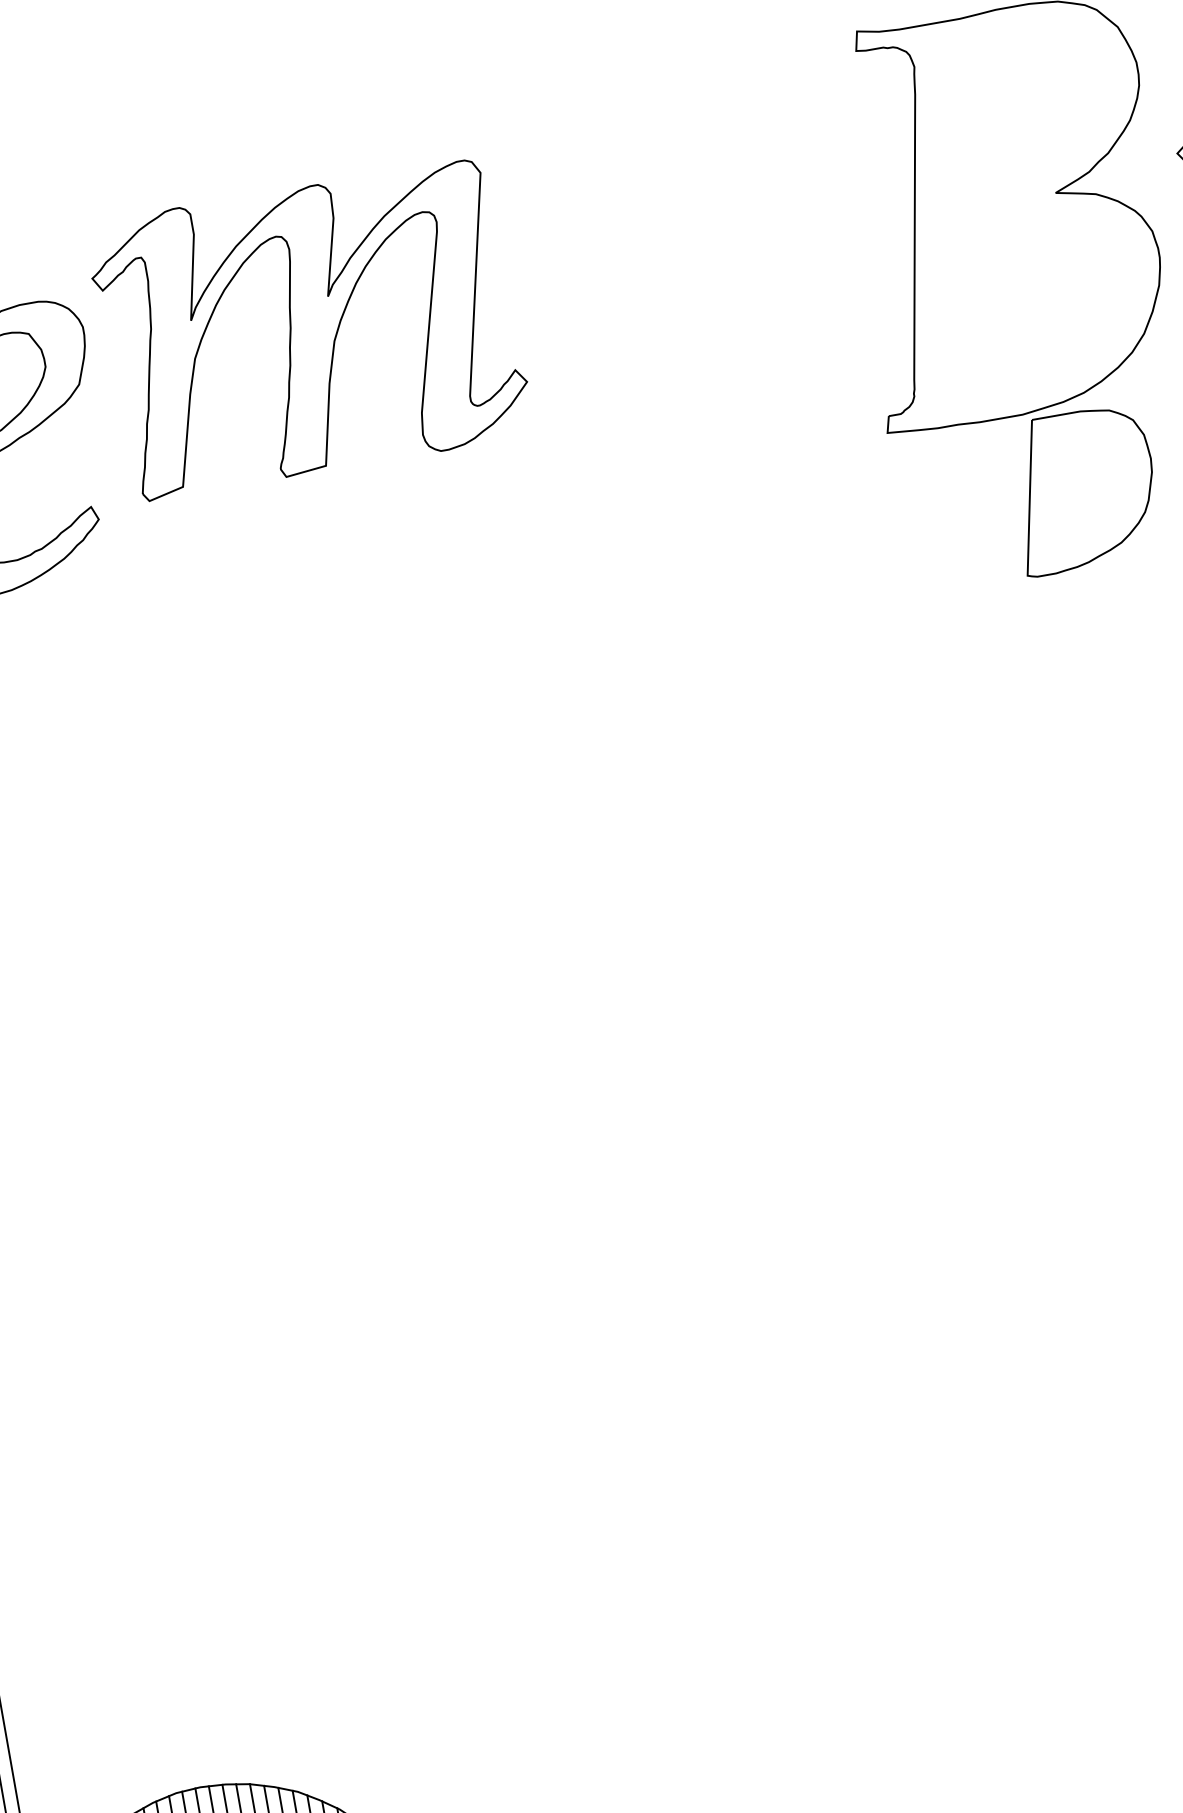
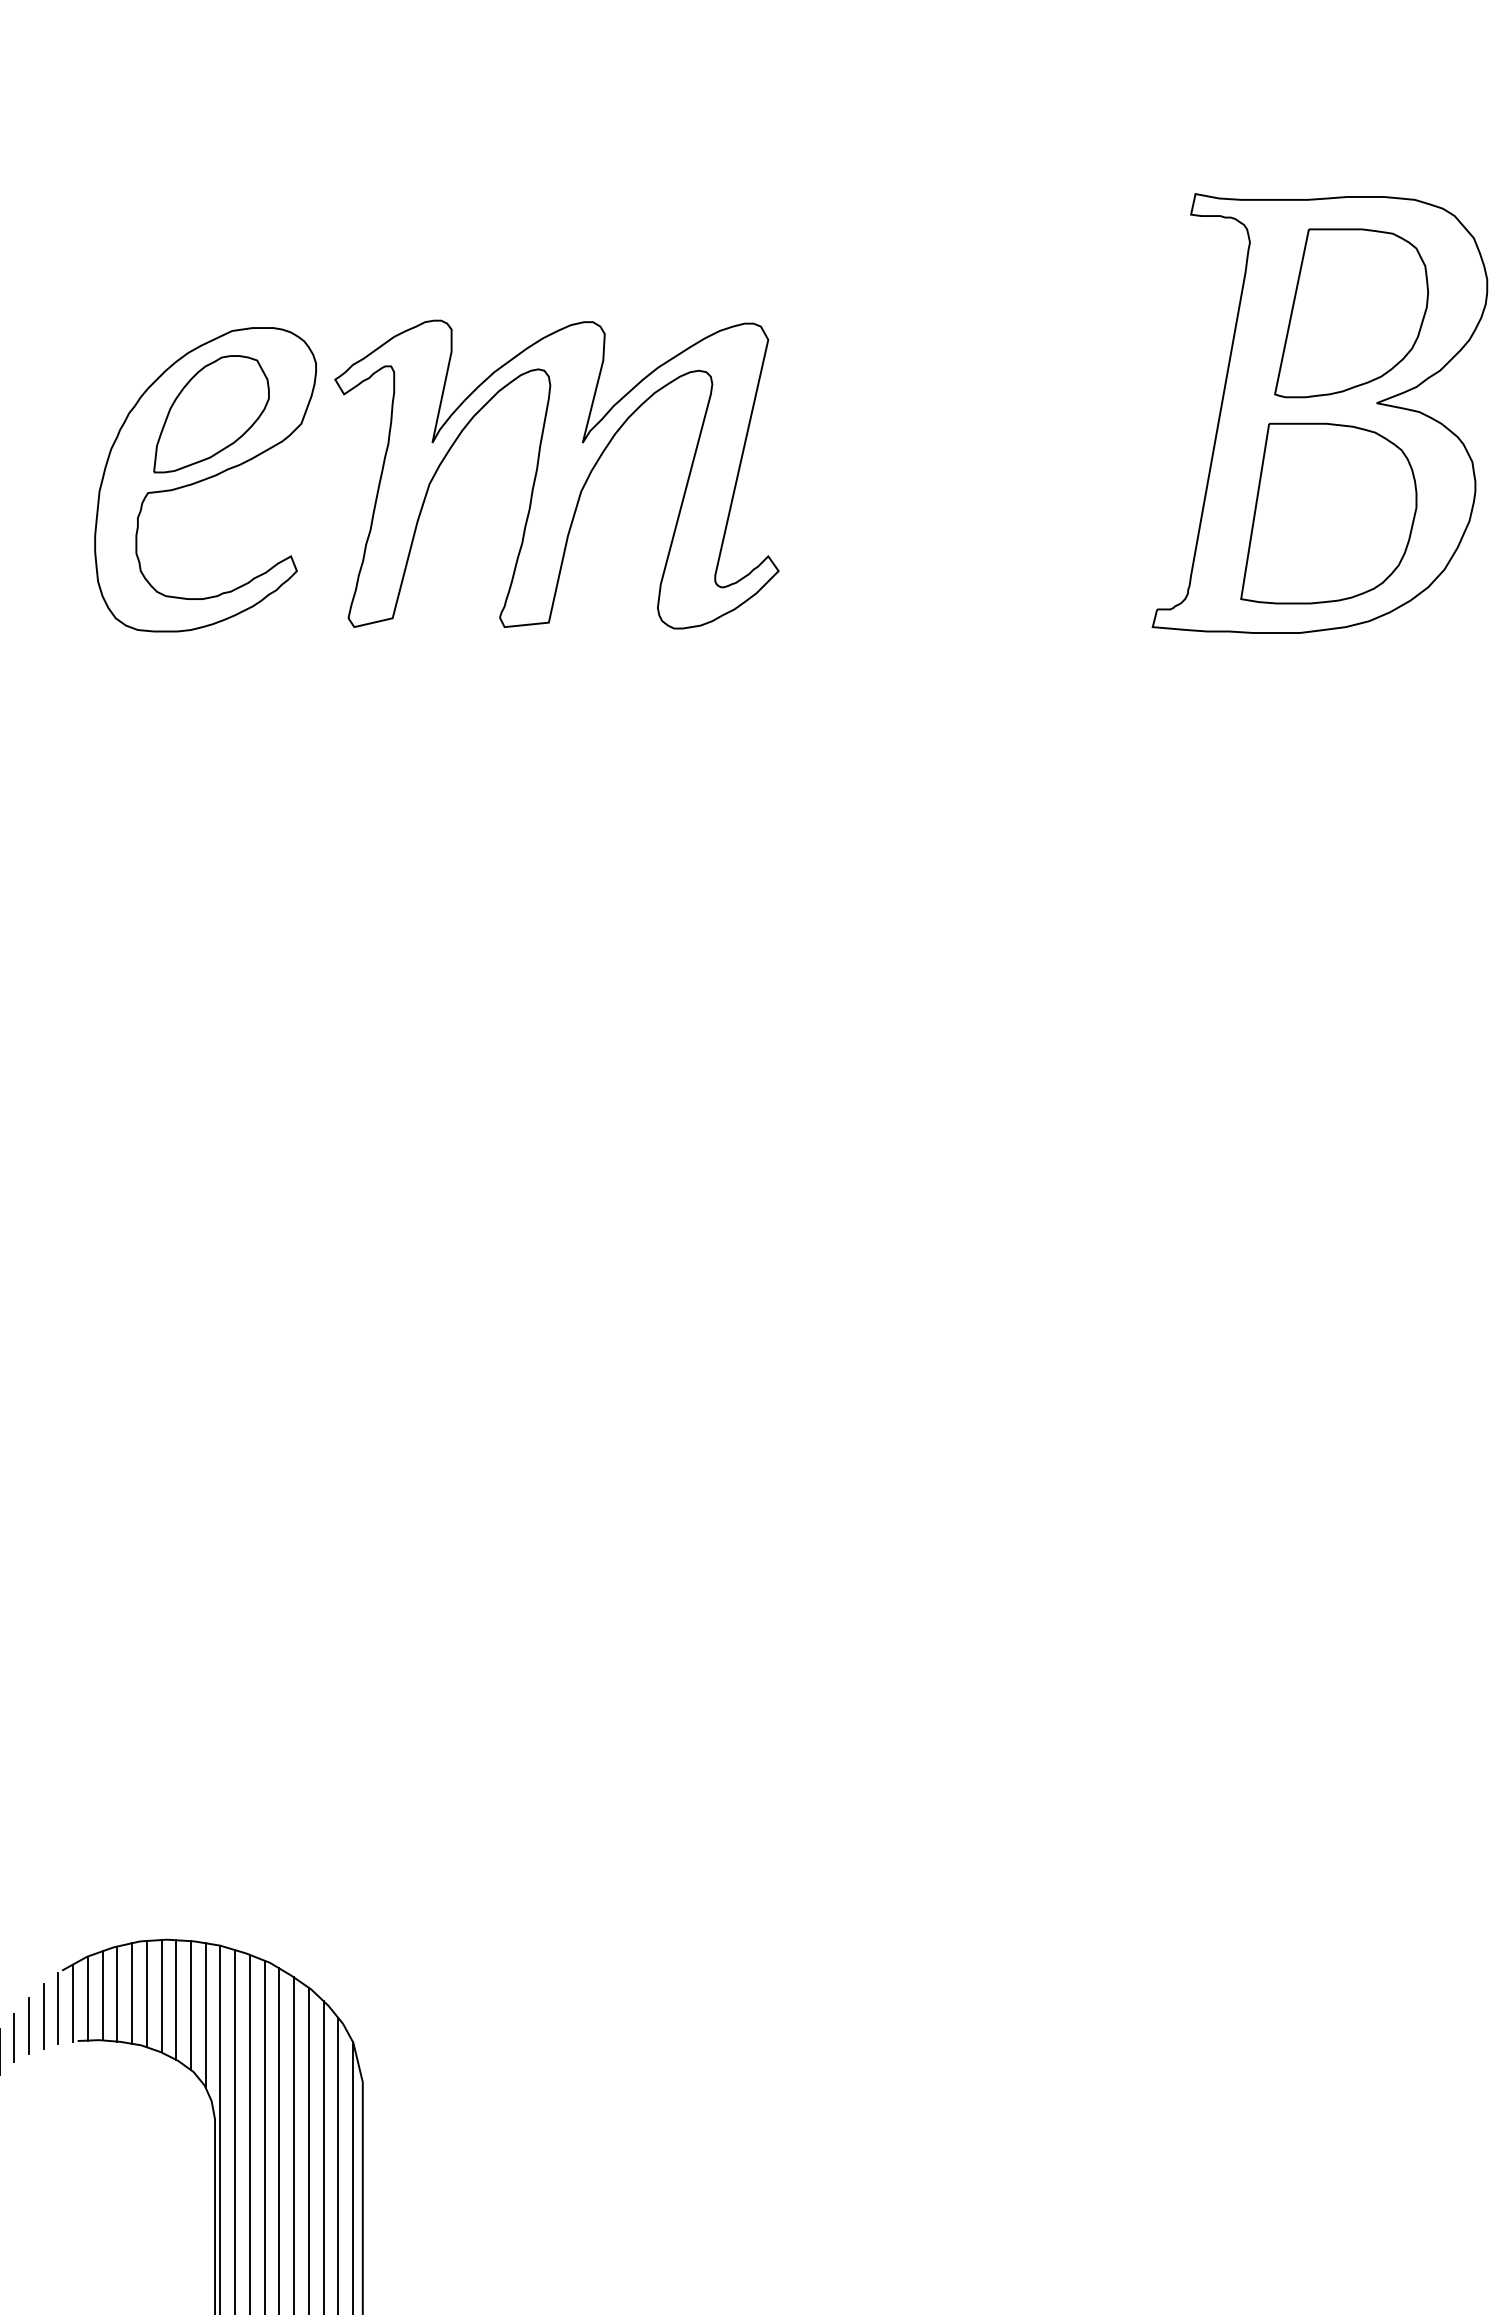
part: (1029, 301) -> (1328, 513), added
part: (309, 329) -> (556, 474), moved
part: (1084, 489) -> (1351, 313), moved

